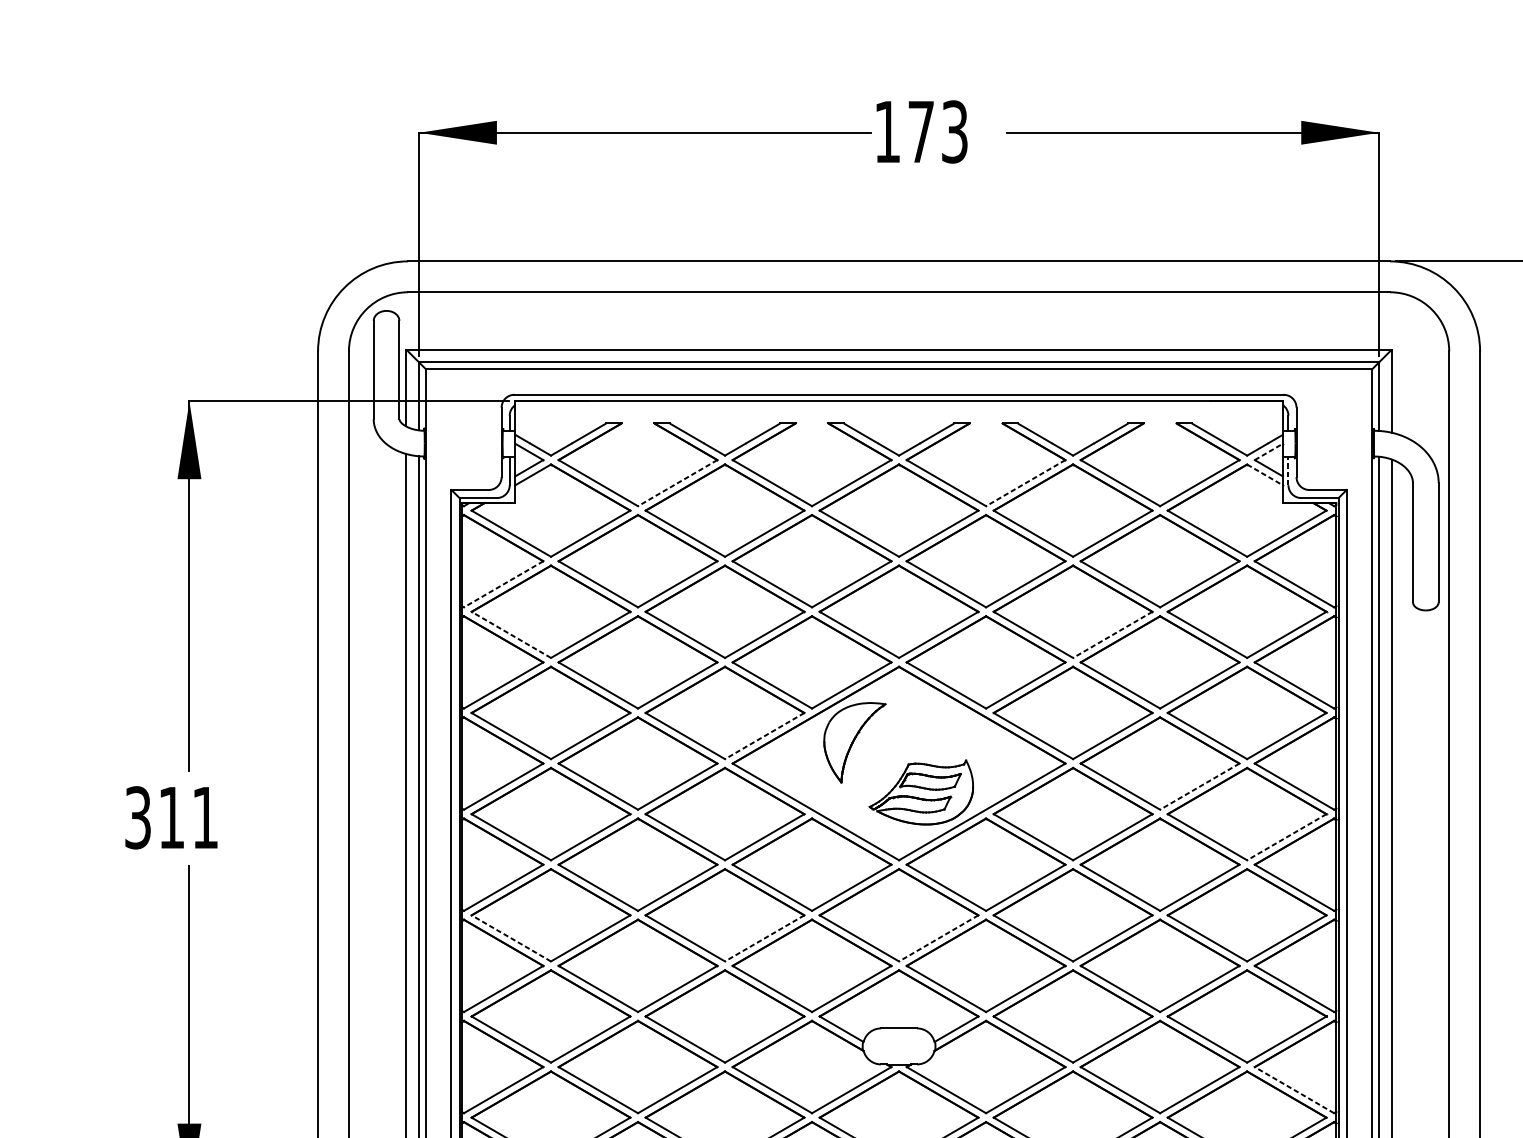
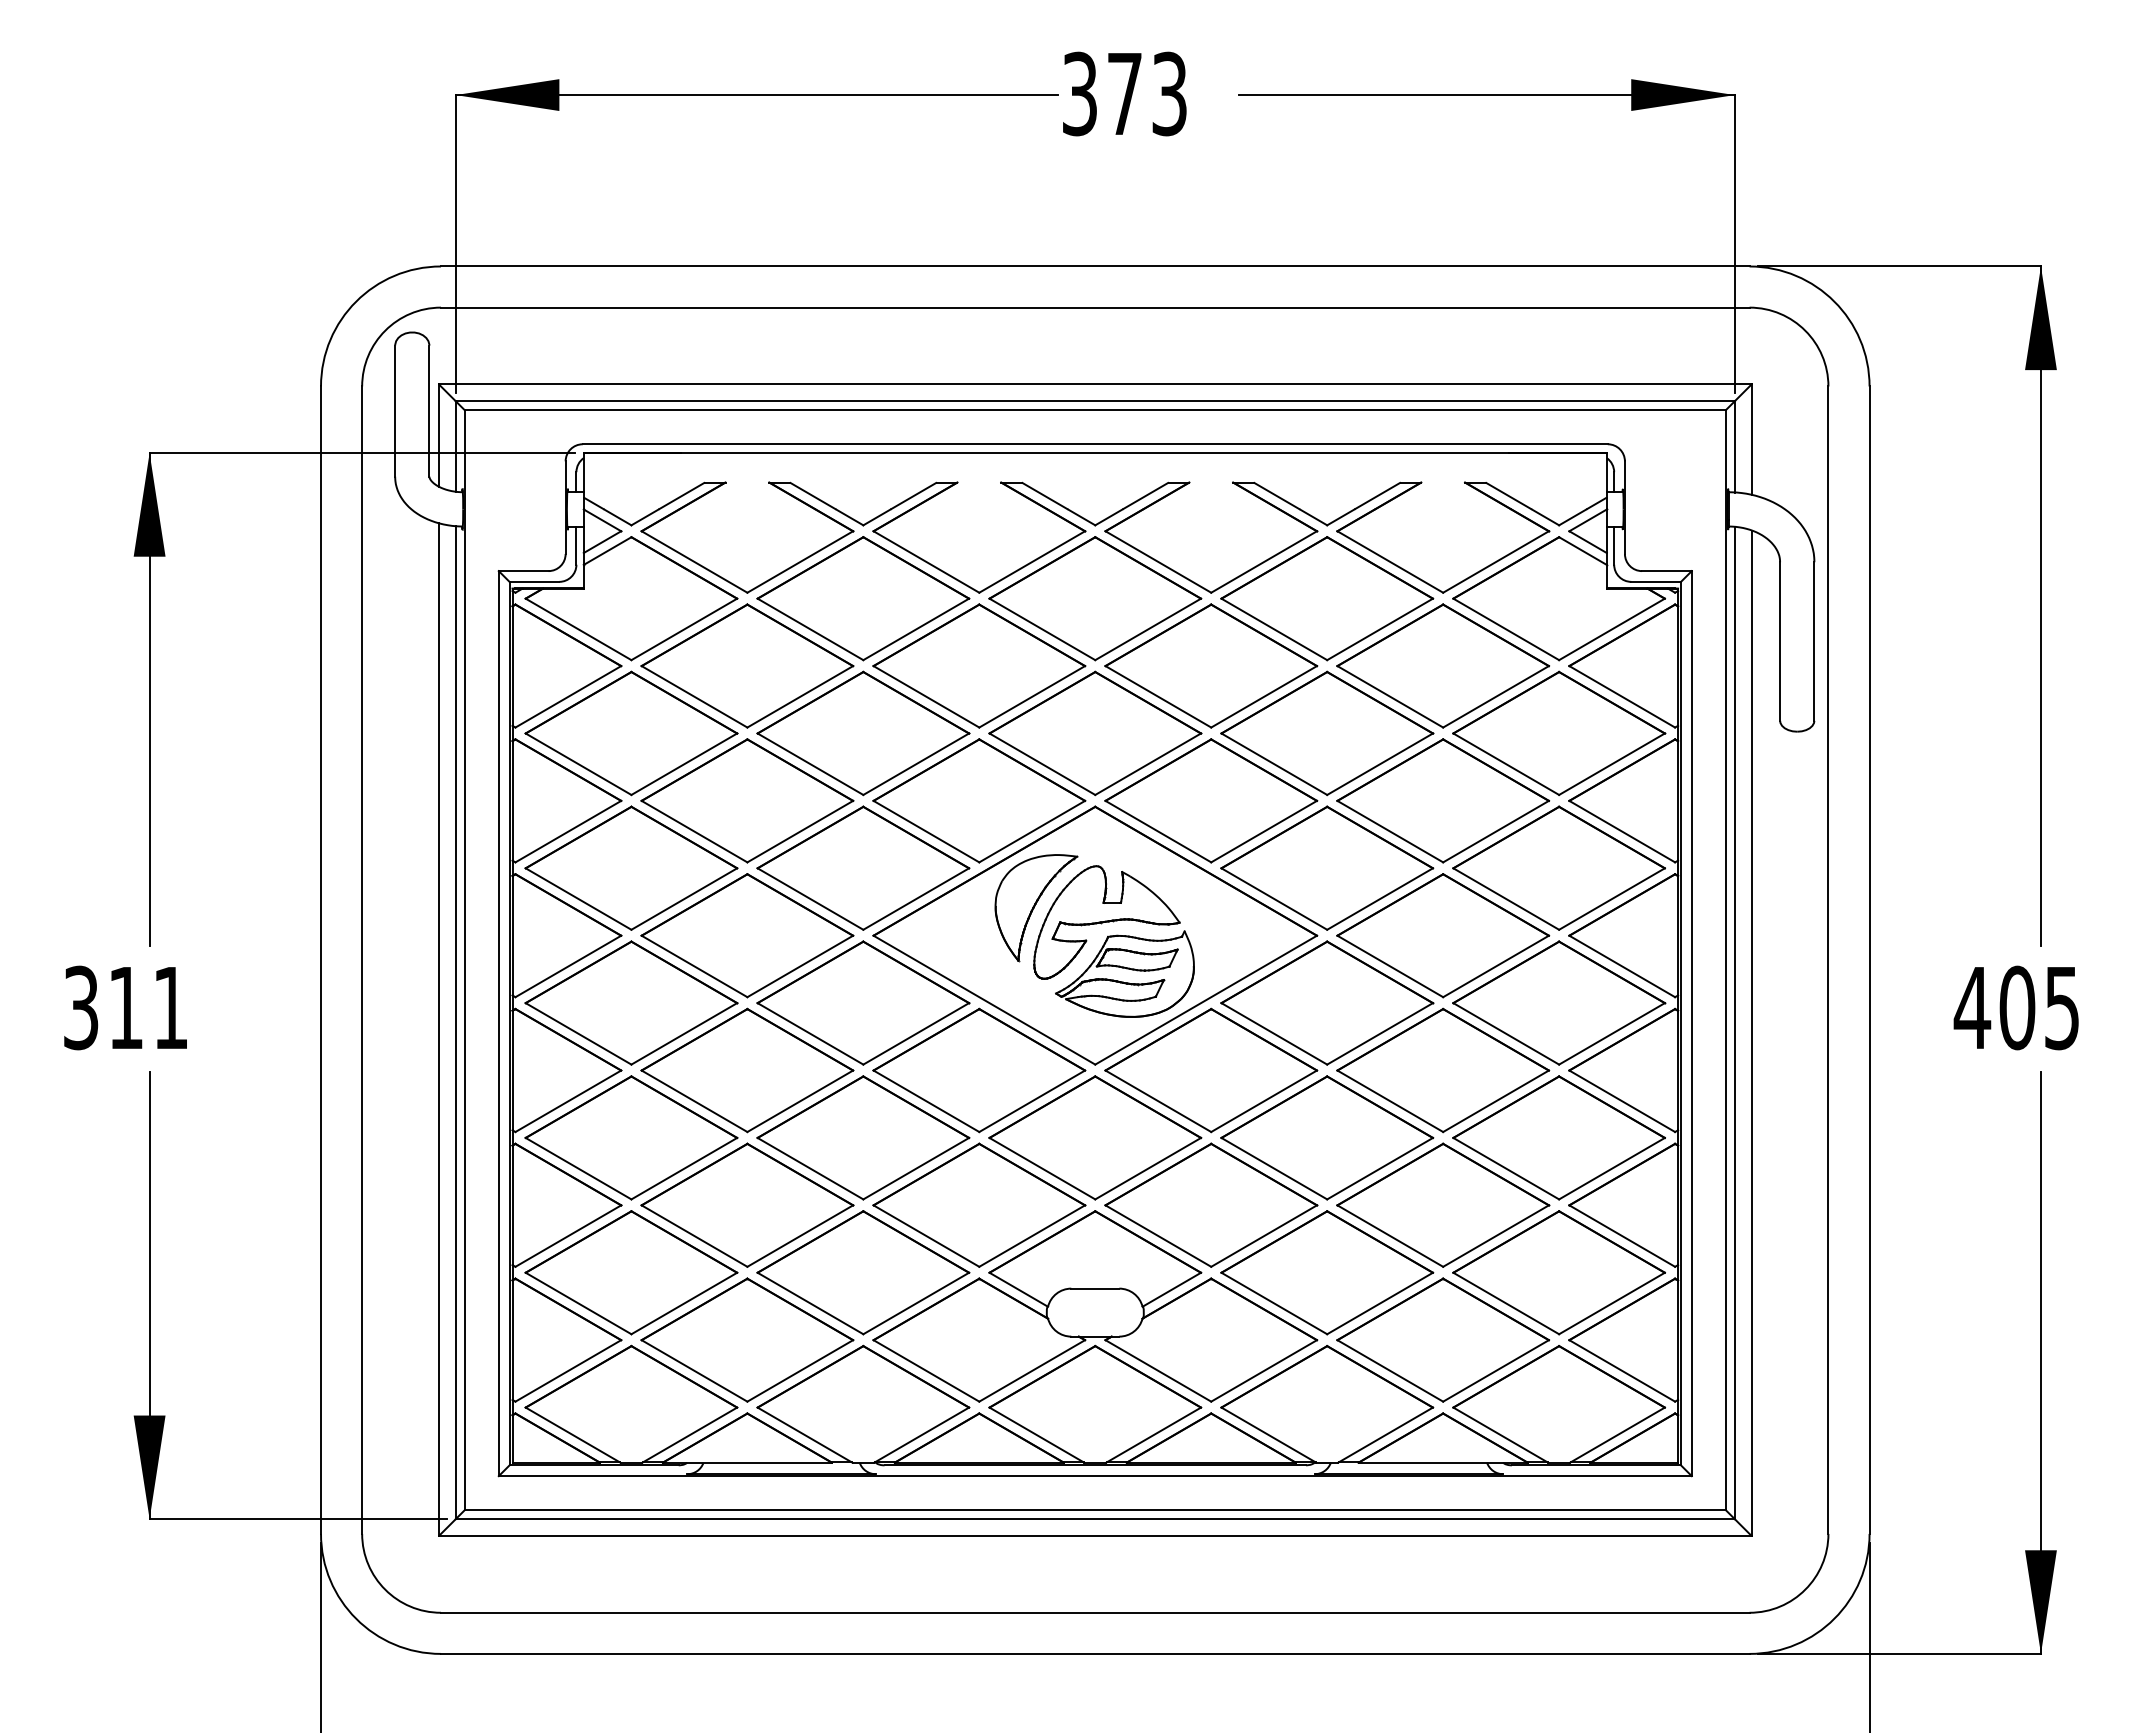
text: (887, 131) -> (1079, 93), 173 -> 373
line: (1269, 452) -> (1588, 520), dashed -> solid
line: (1288, 470) -> (1614, 545), dashed -> solid
line: (1264, 475) -> (1582, 551), dashed -> solid
line: (677, 483) -> (799, 562), dashed -> solid
line: (1025, 483) -> (1263, 562), dashed -> solid
line: (503, 584) -> (567, 697), dashed -> solid
line: (511, 634) -> (578, 763), dashed -> solid
line: (1112, 635) -> (1379, 764), dashed -> solid
line: (764, 736) -> (915, 899), dashed -> solid
part: (907, 753) -> (1106, 922), added
line: (1199, 786) -> (1495, 966), dashed -> solid
line: (1286, 837) -> (1611, 1034), dashed -> solid
line: (511, 938) -> (578, 1168), dashed -> solid
line: (764, 938) -> (915, 1168), dashed -> solid
line: (938, 938) -> (1147, 1168), dashed -> solid
line: (1293, 1089) -> (1621, 1370), dashed -> solid

